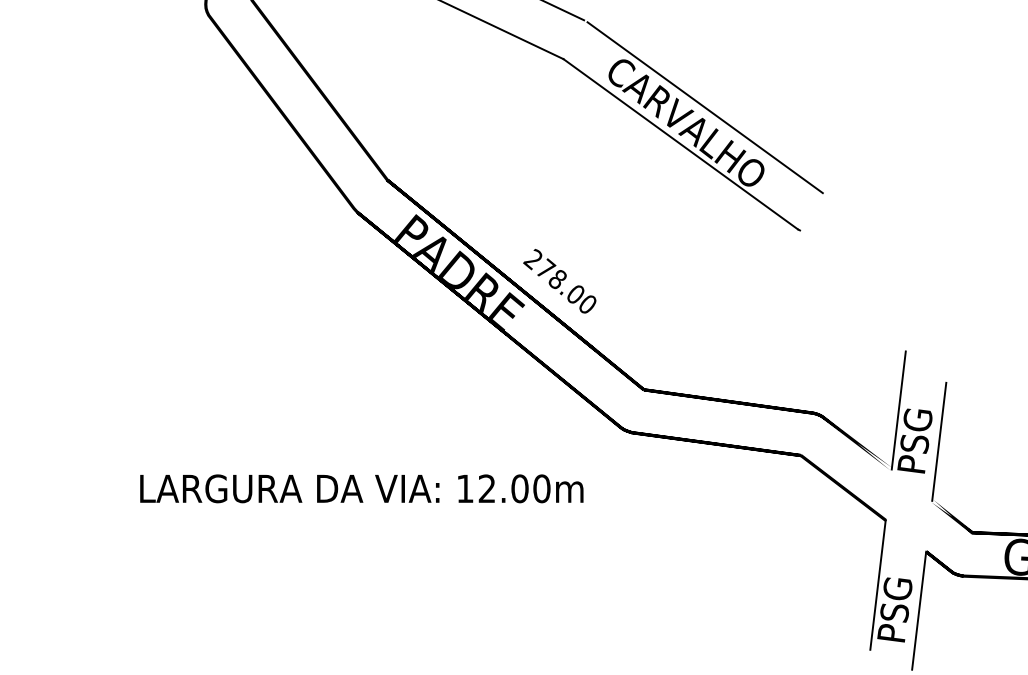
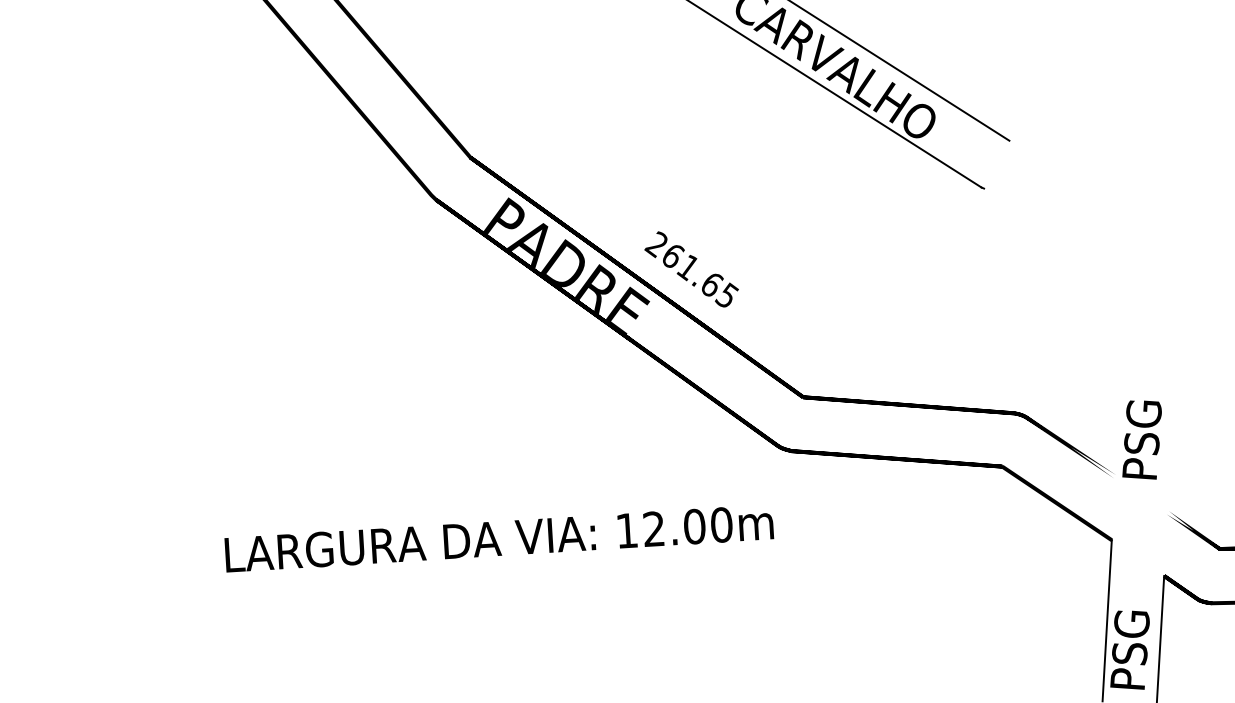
text: (567, 285) -> (700, 274), 278.00 -> 261.65
line: (898, 410) -> (1119, 403), removed
line: (939, 441) -> (1172, 438), removed
text: (361, 488) -> (498, 538), moved

